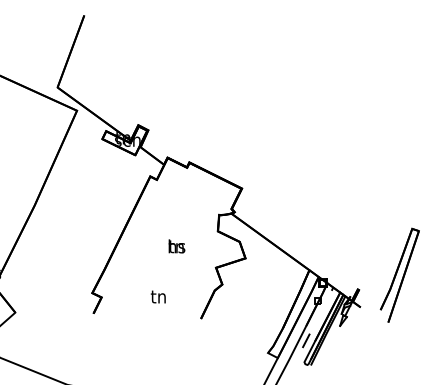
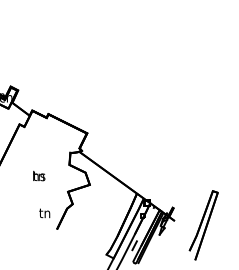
part: (399, 274) -> (203, 224), moved
text: (157, 296) -> (44, 213), moved

